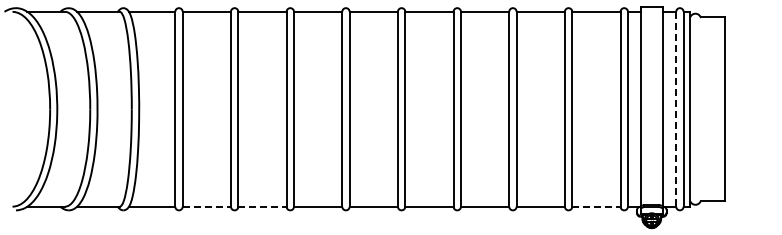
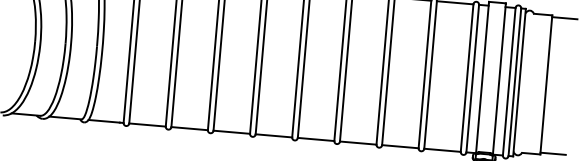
line: (741, 19) -> (564, 18), added
line: (676, 109) -> (509, 81), dashed -> solid
line: (741, 198) -> (552, 153), added
line: (207, 206) -> (148, 124), dashed -> solid
line: (262, 206) -> (189, 128), dashed -> solid
line: (596, 206) -> (442, 150), dashed -> solid

